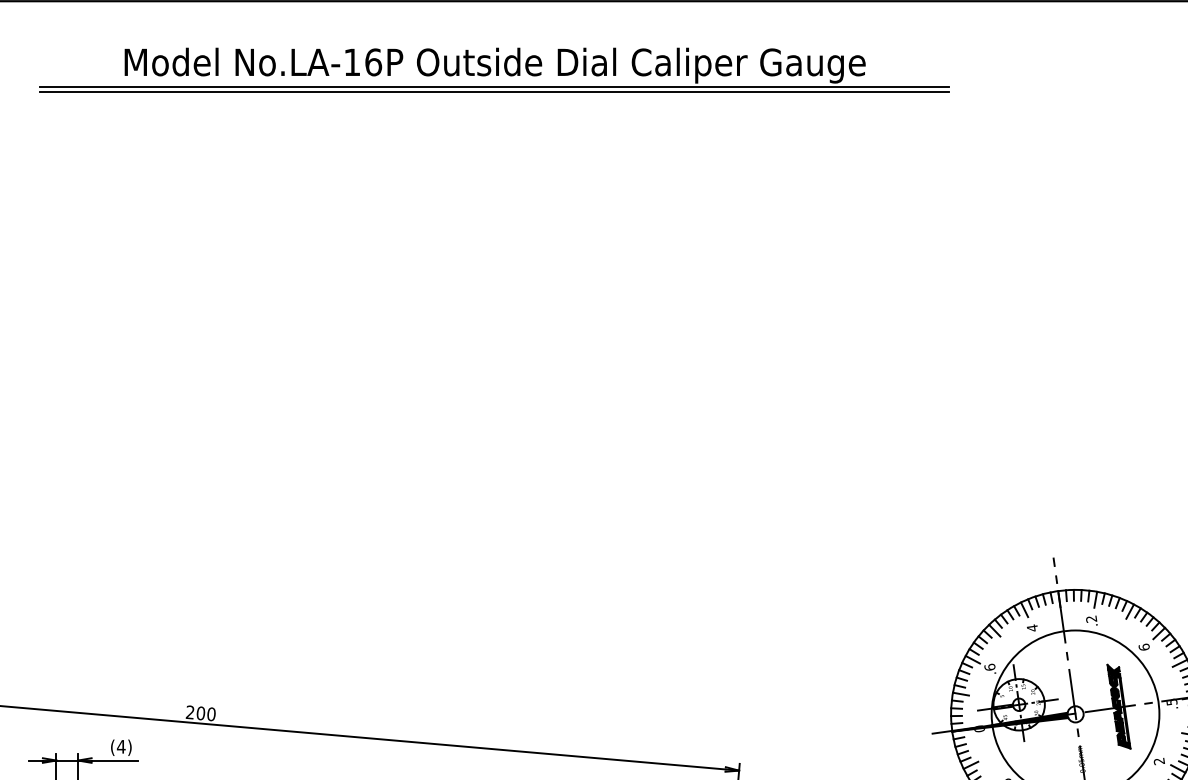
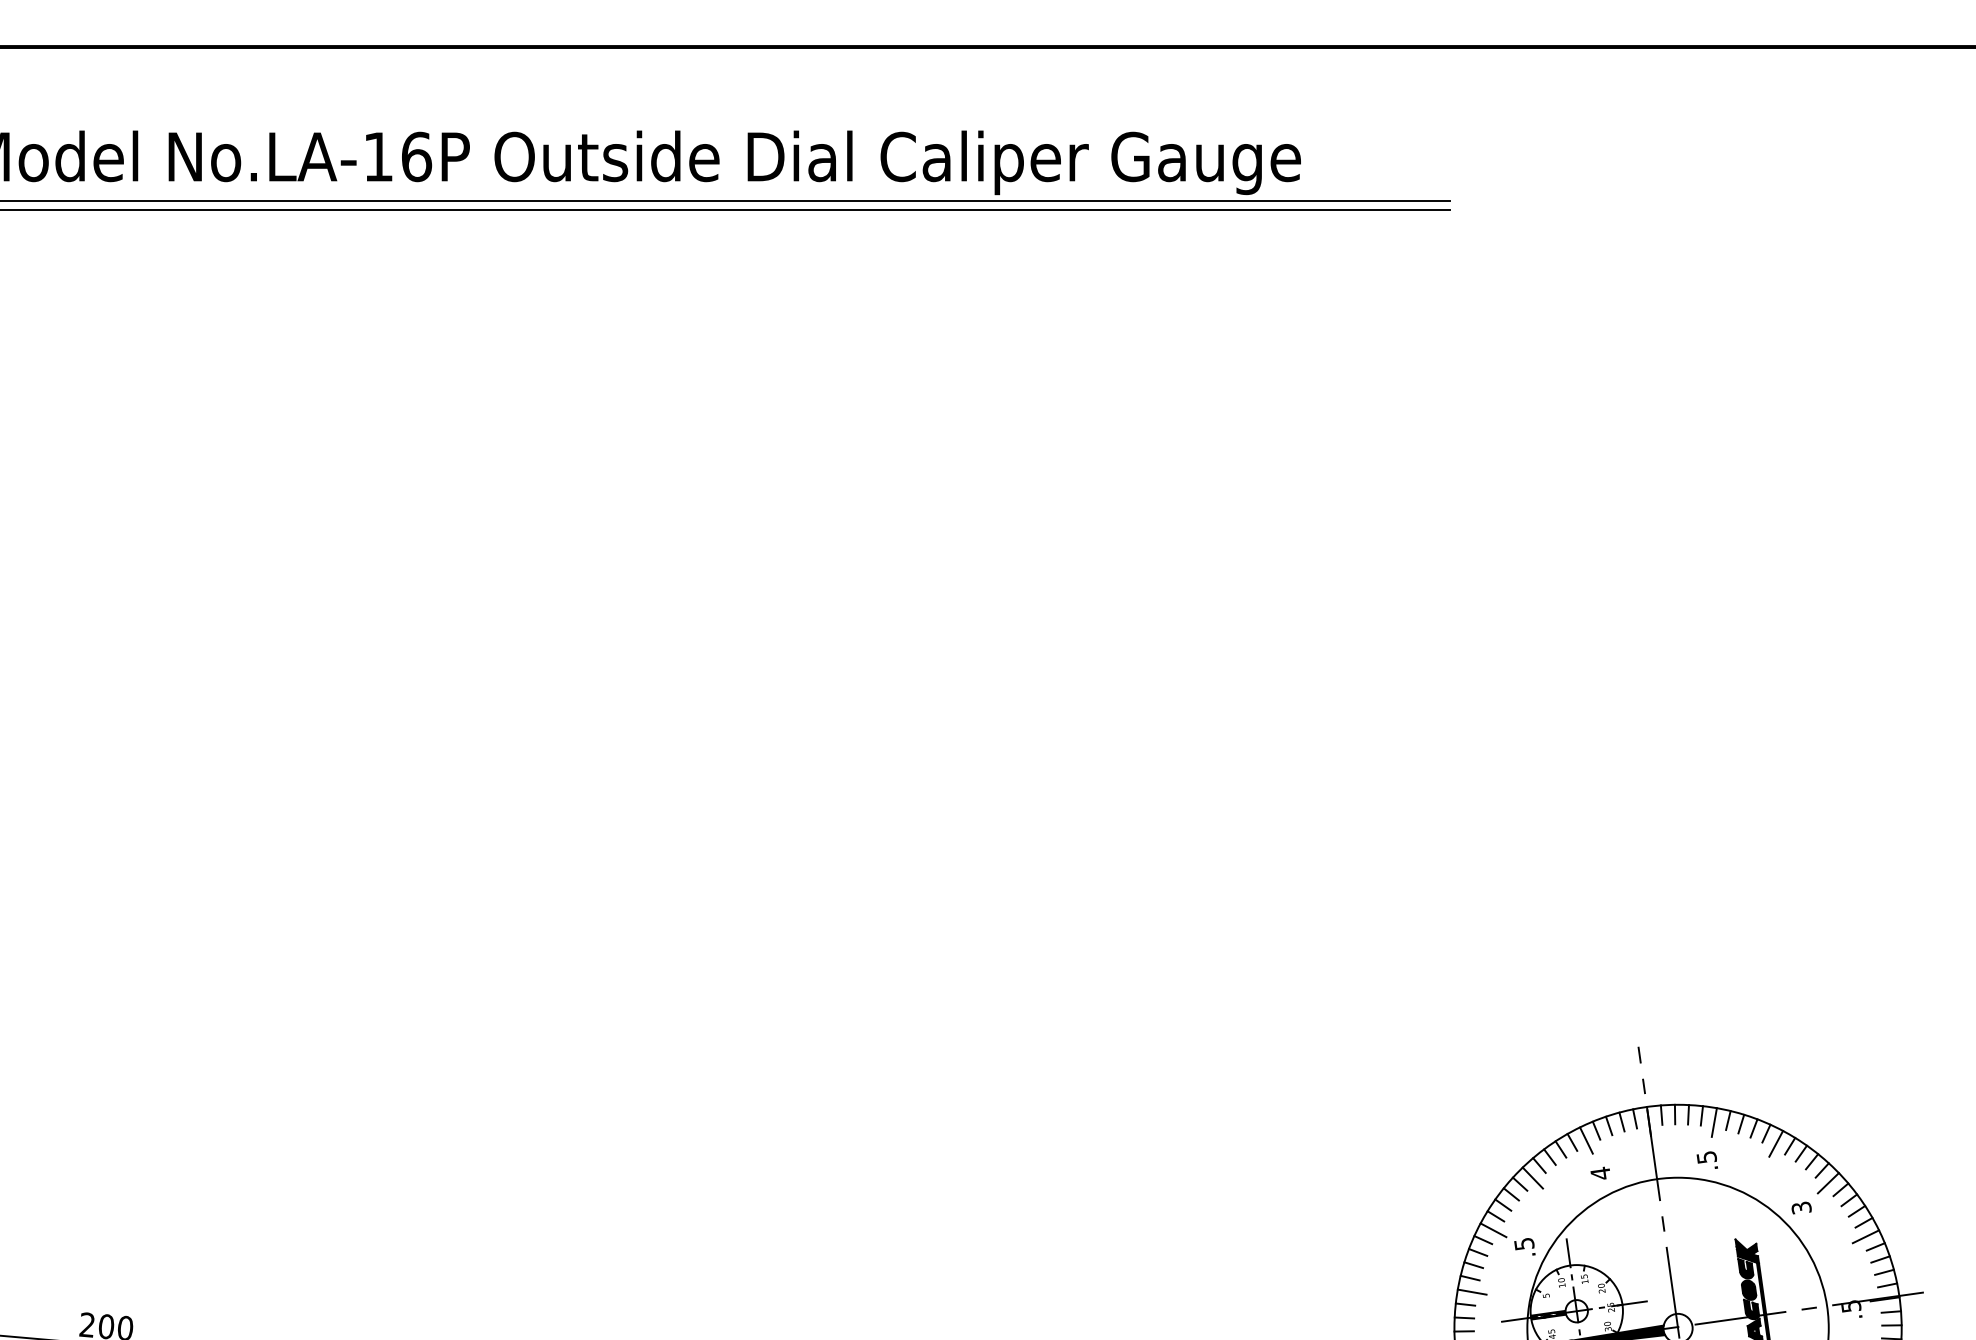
text: (1091, 618) -> (1706, 1156), .2 -> .5
text: (1143, 646) -> (1800, 1206), 6 -> 3
text: (989, 666) -> (1523, 1242), .6 -> .5

